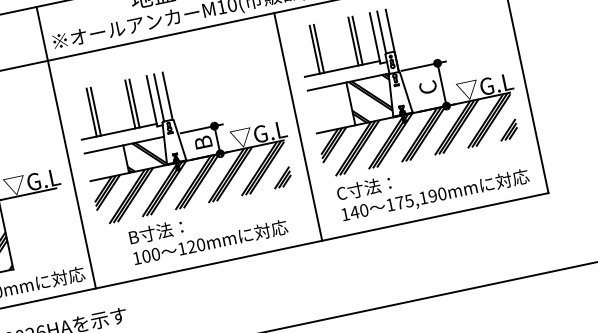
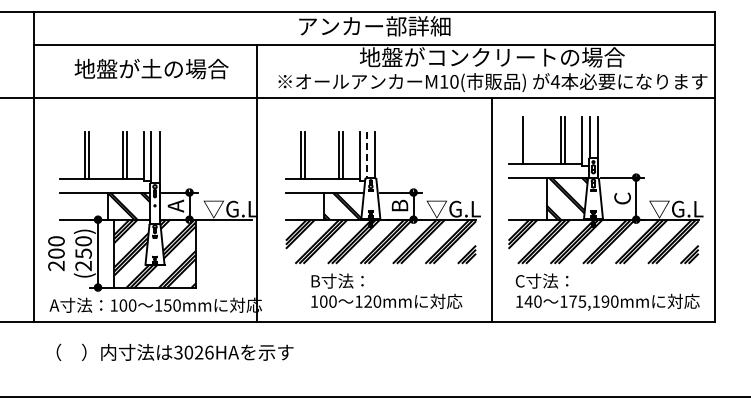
line: (319, 48) -> (527, 140), removed
line: (159, 98) -> (367, 155), solid -> dashed
line: (65, 146) -> (256, 182), moved

